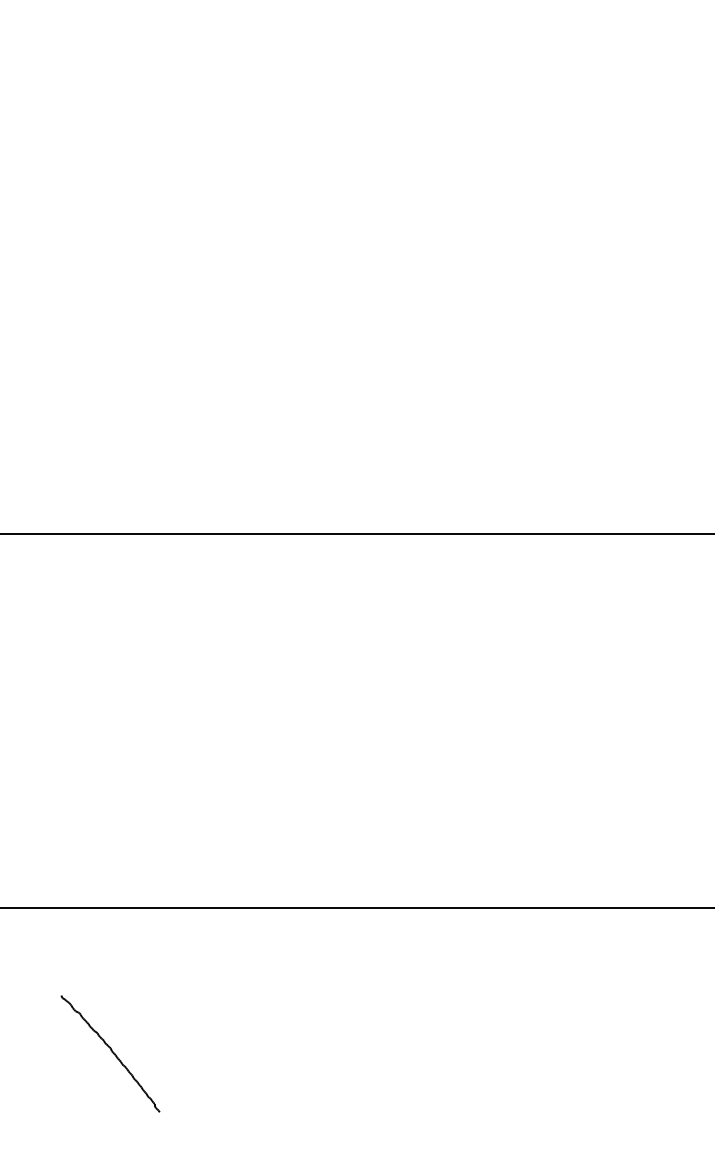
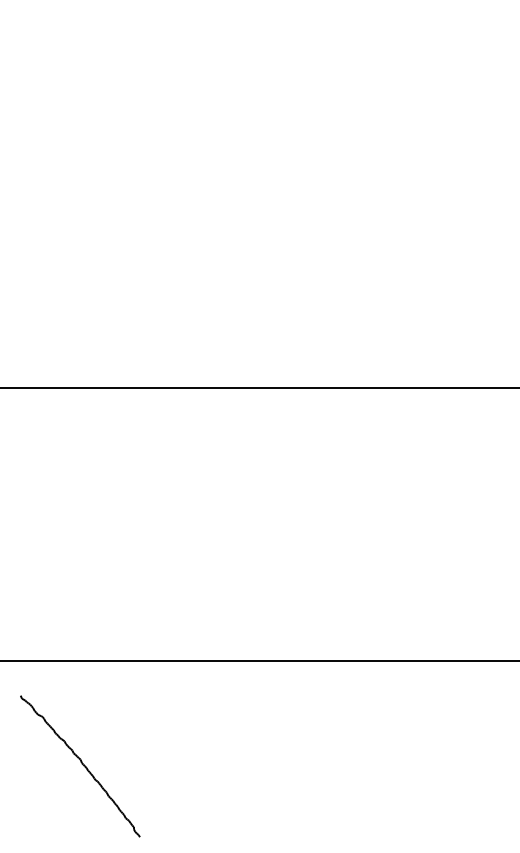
part: (110, 1054) -> (80, 766), size x1.67

